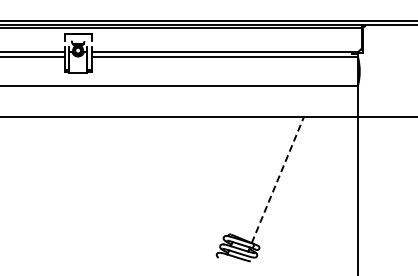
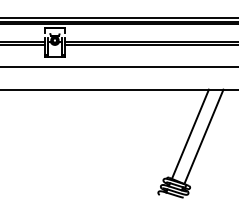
line: (259, 176) -> (190, 134), added
line: (277, 179) -> (203, 136), dashed -> solid

